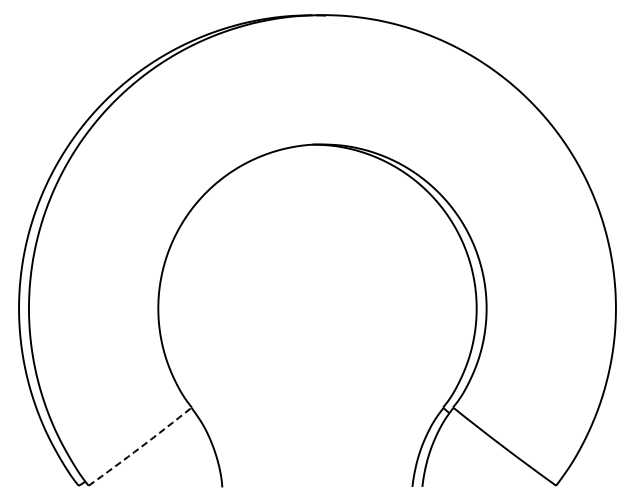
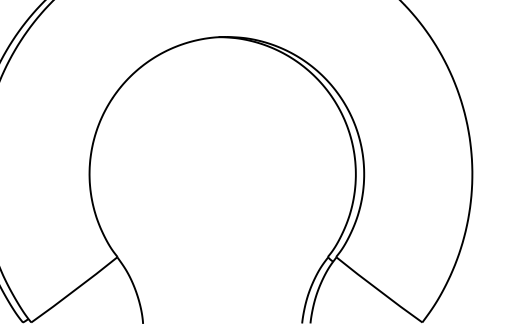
arc: (140, 447) -> (74, 290), dashed -> solid

